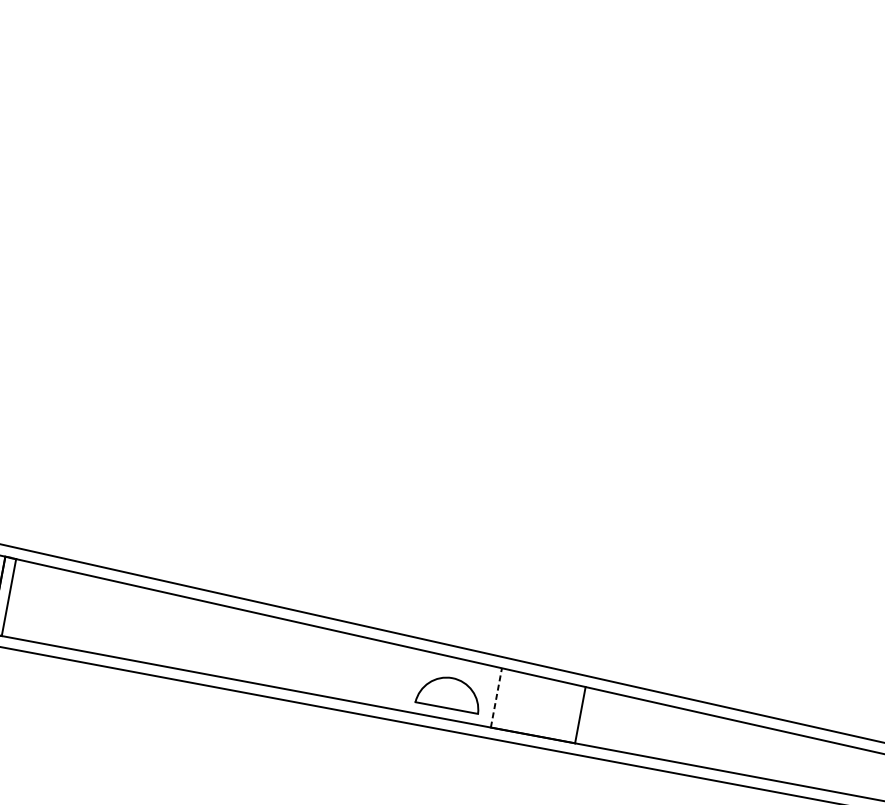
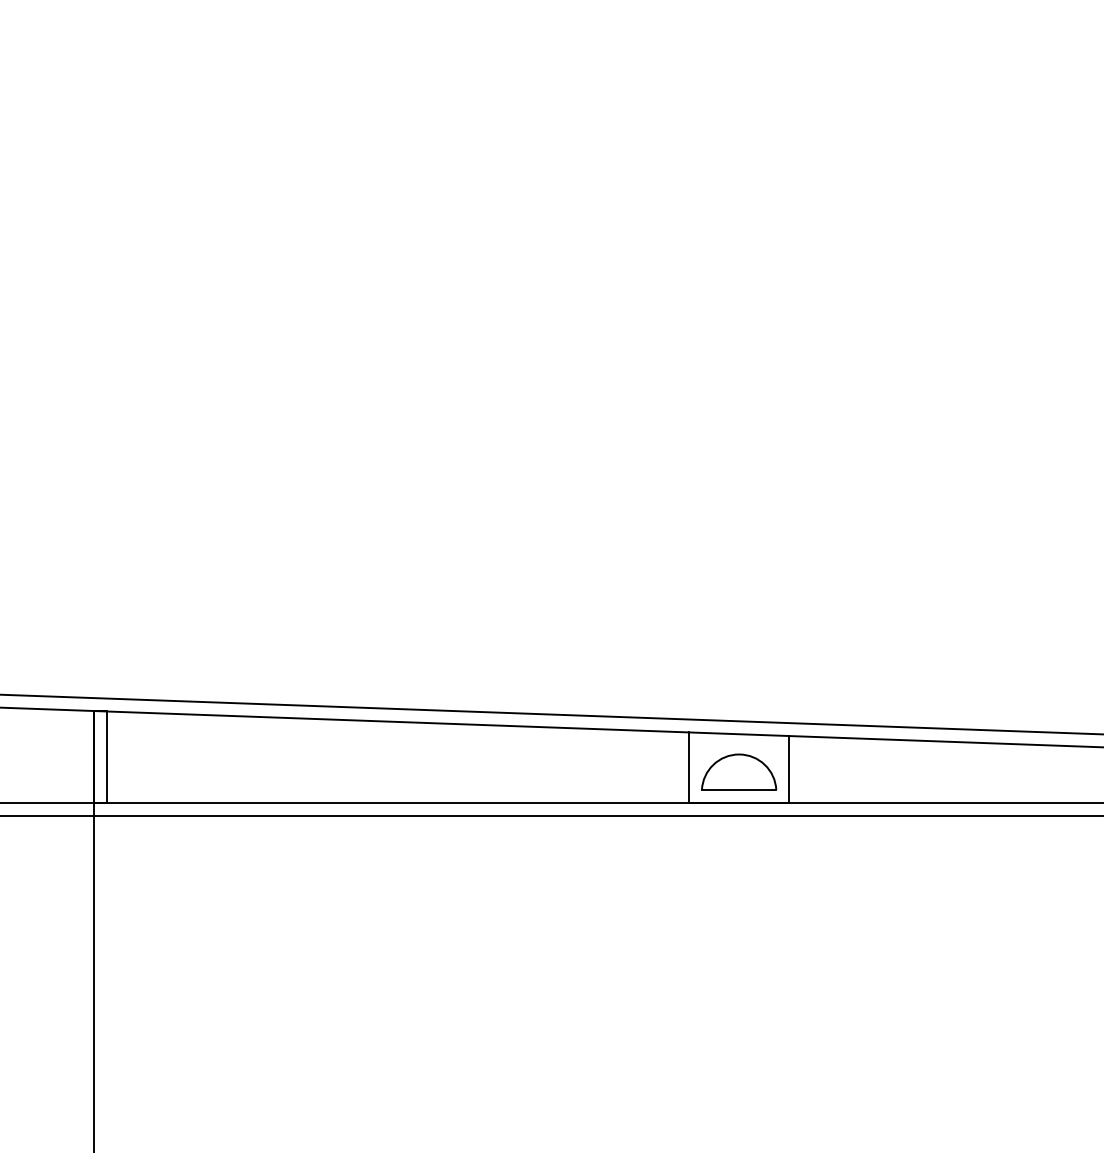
part: (450, 692) -> (739, 771), moved
line: (496, 697) -> (689, 767), dashed -> solid

